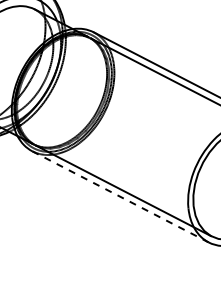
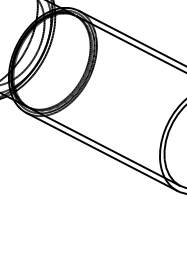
line: (120, 197) -> (102, 152), dashed -> solid

